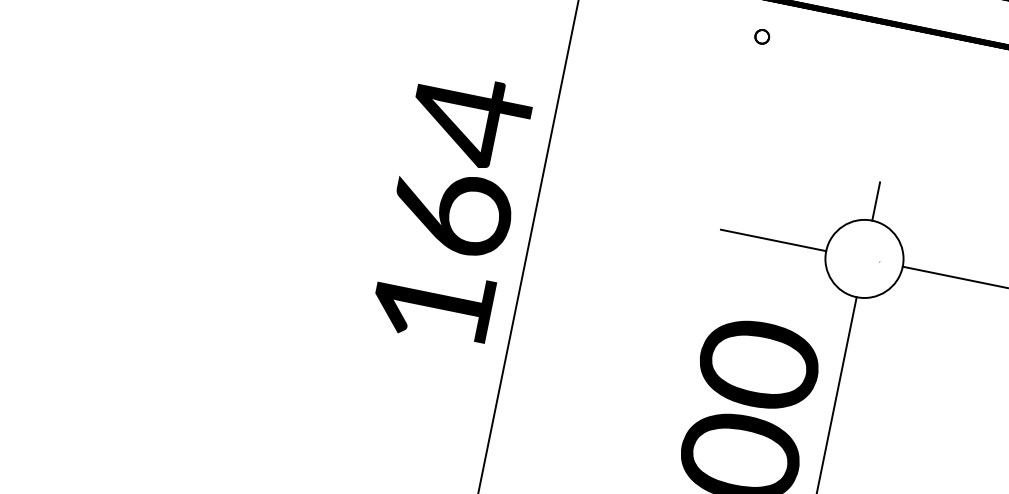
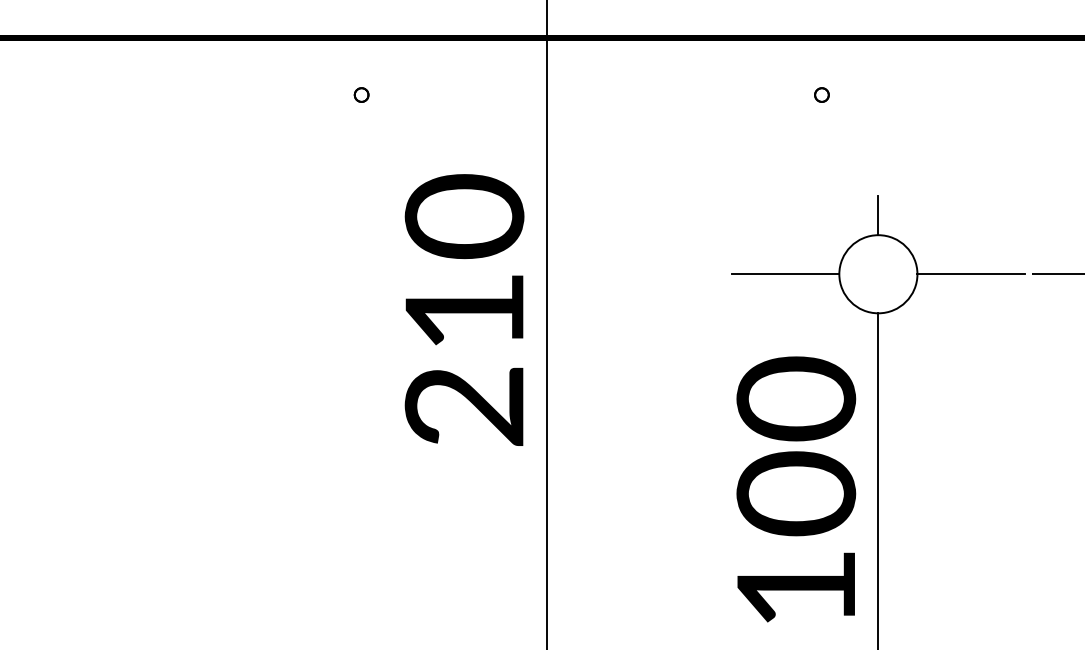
part: (761, 36) -> (821, 94), moved
text: (451, 210) -> (464, 309), 164 -> 210

